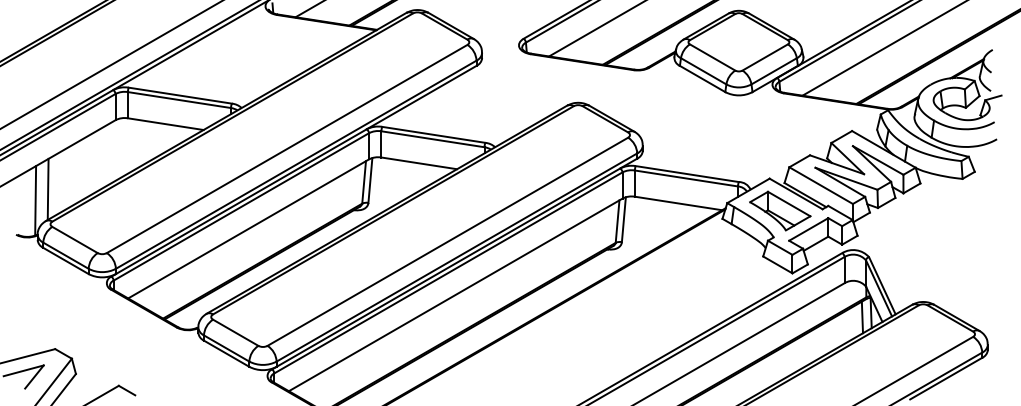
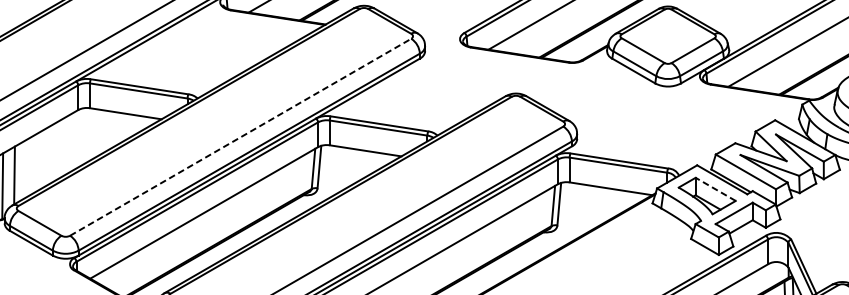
line: (287, 148) -> (241, 136), solid -> dashed
line: (788, 203) -> (715, 188), solid -> dashed

